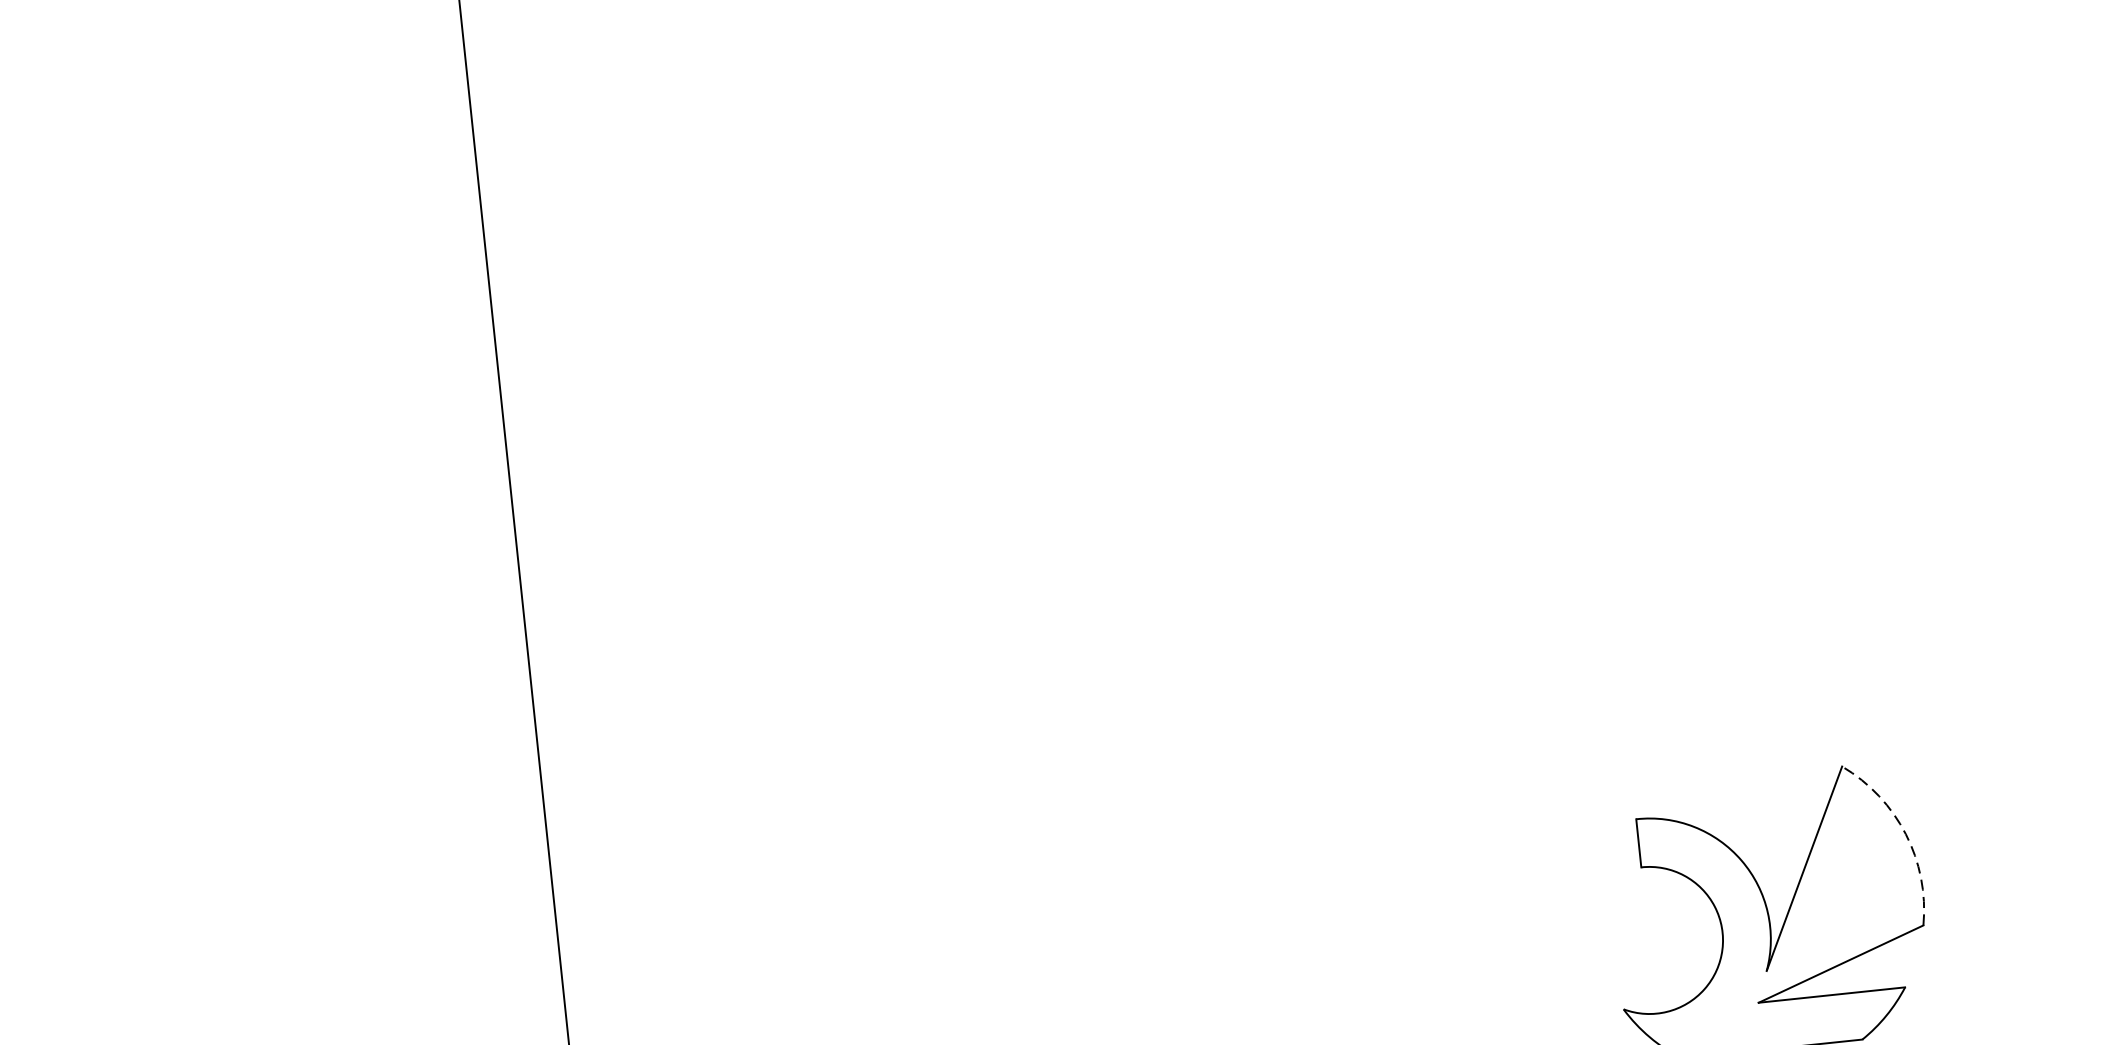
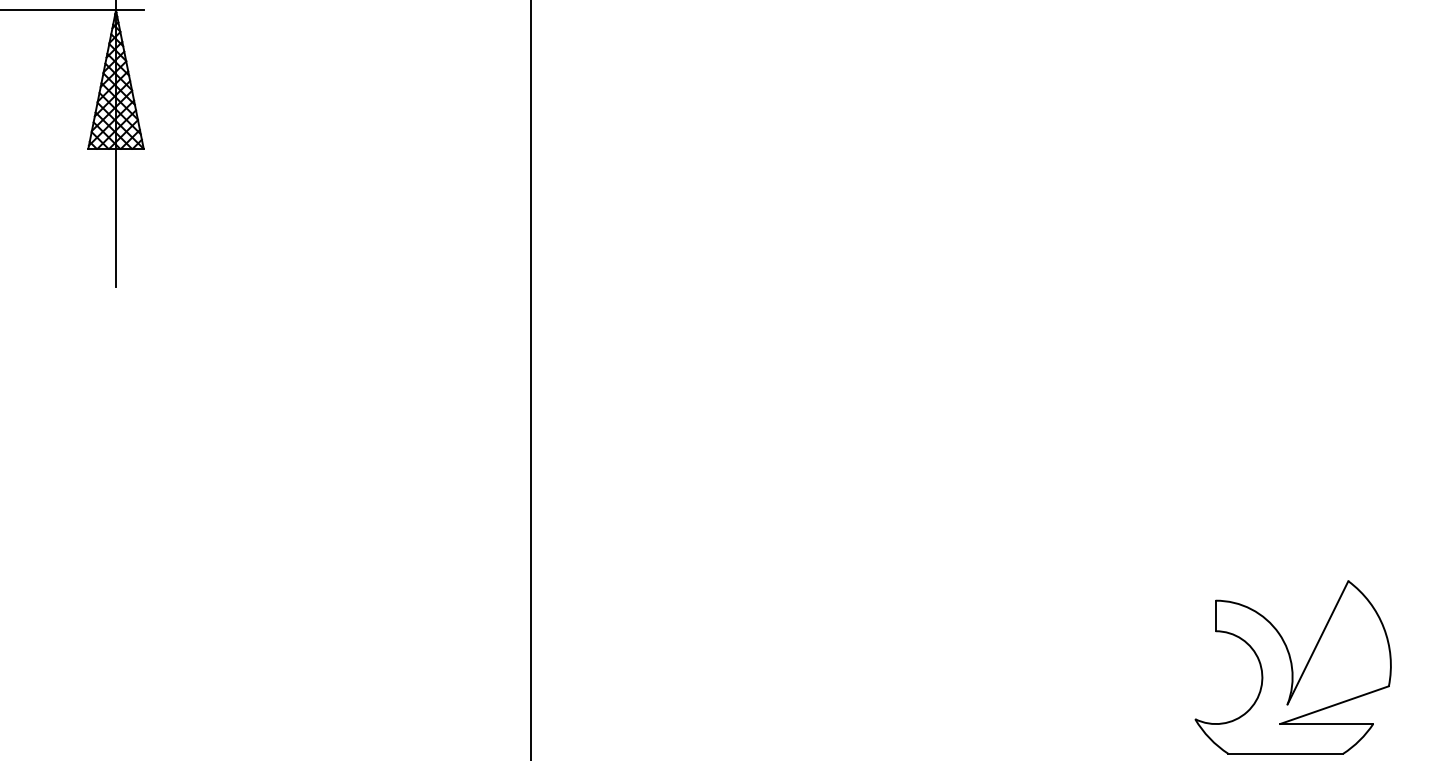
arc: (1905, 833) -> (1383, 627), dashed -> solid

